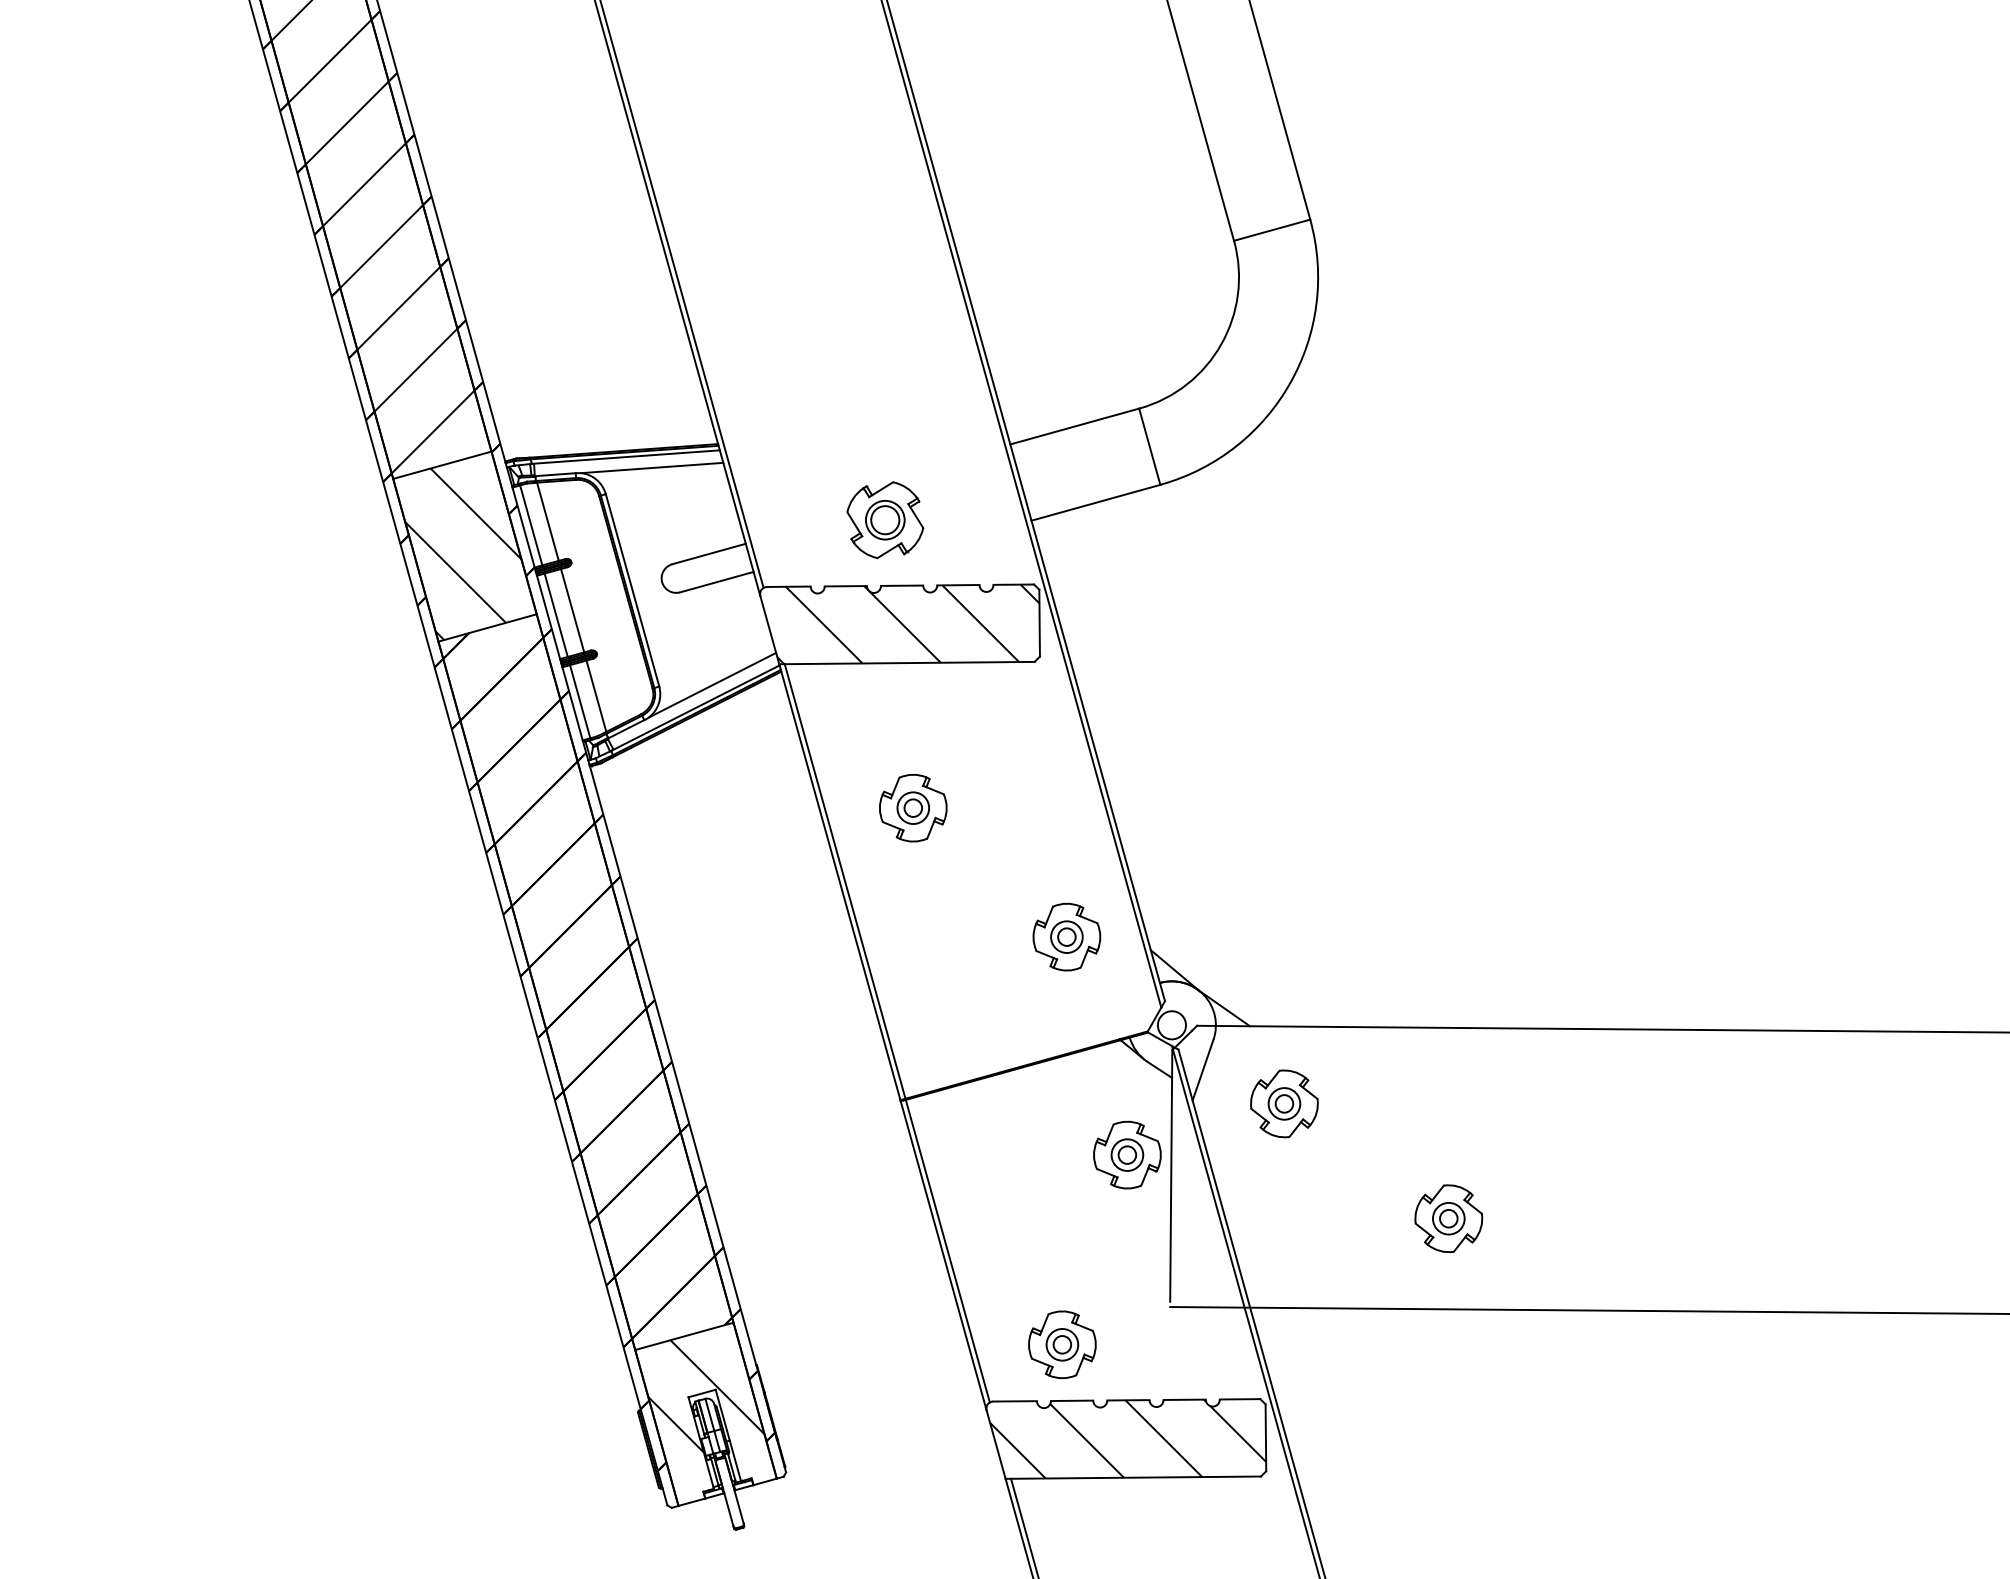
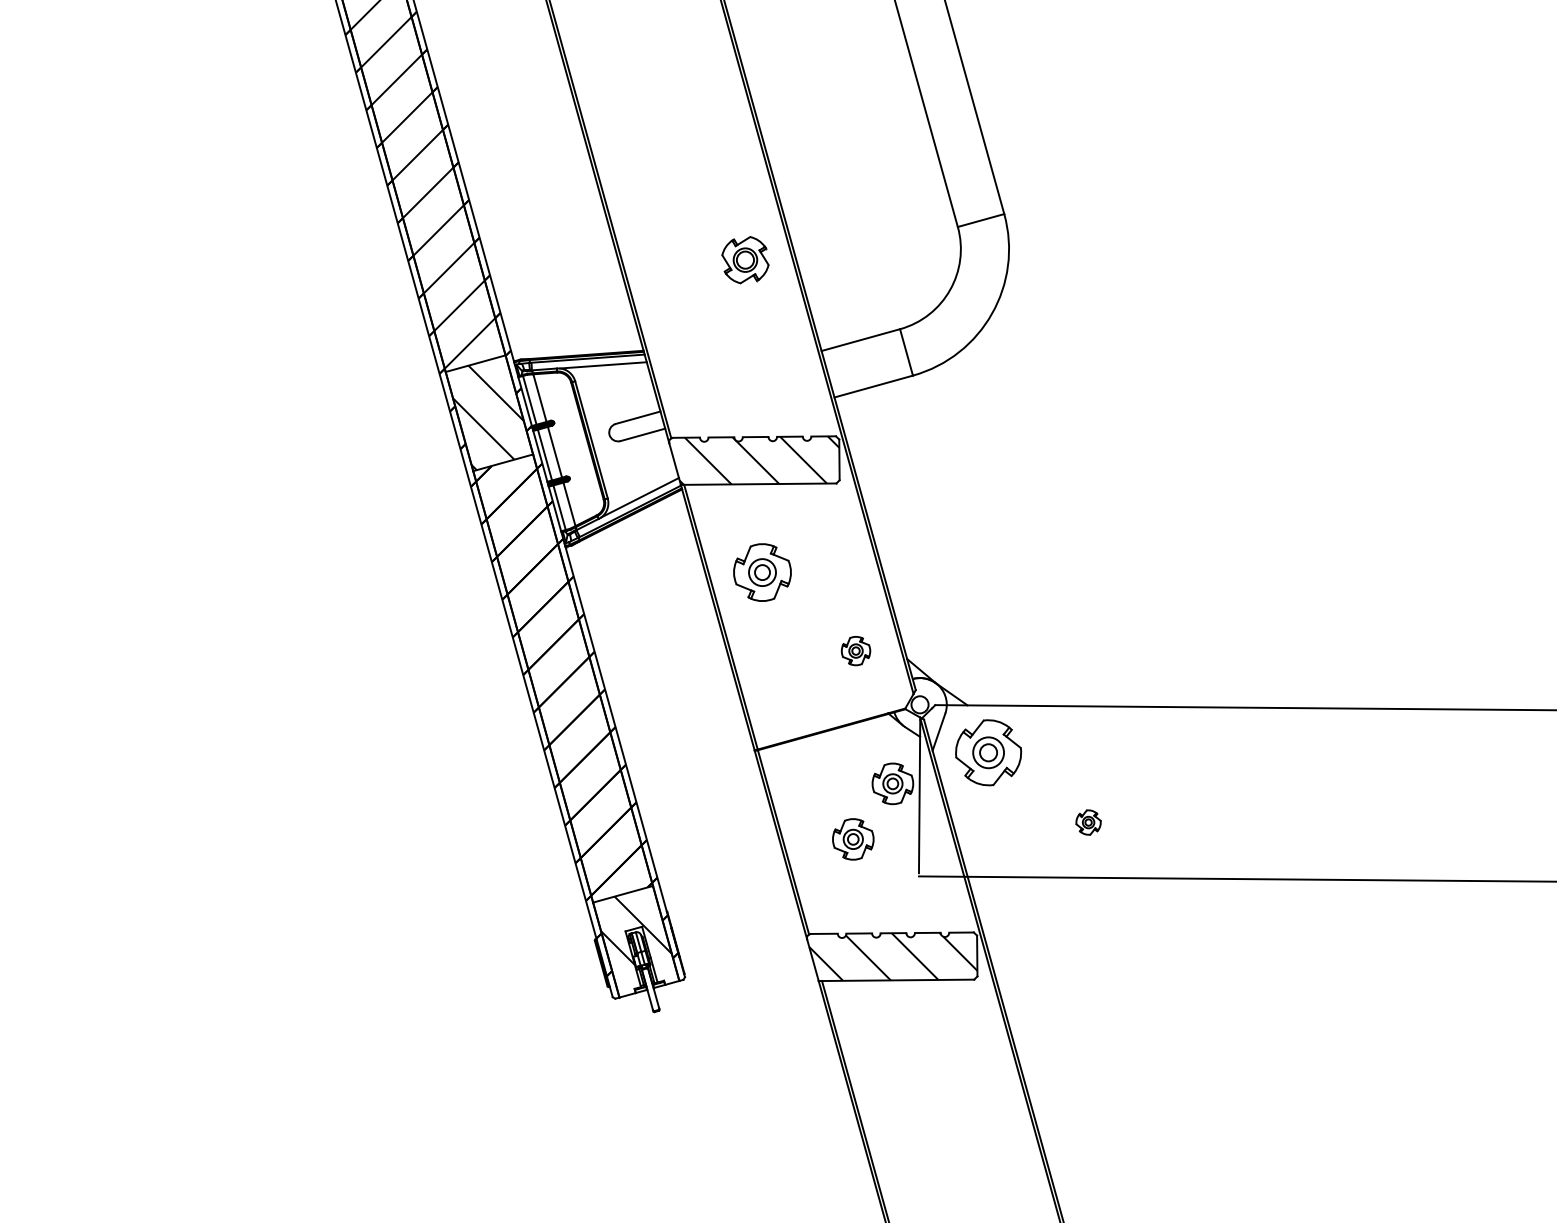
part: (885, 520) -> (745, 260), moved
part: (913, 808) -> (762, 572), size x1.4
part: (1065, 936) -> (855, 650), size x0.7
part: (1284, 1103) -> (988, 752), size x1.6
part: (1448, 1218) -> (1088, 822), size x0.6
part: (1062, 1344) -> (853, 839), moved

